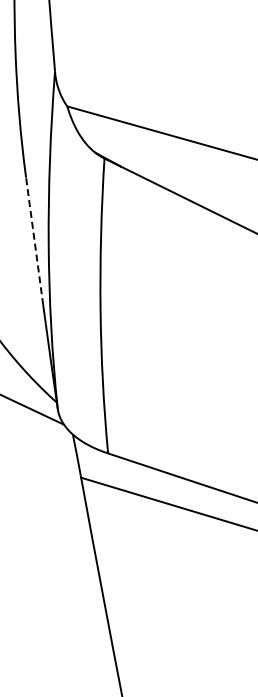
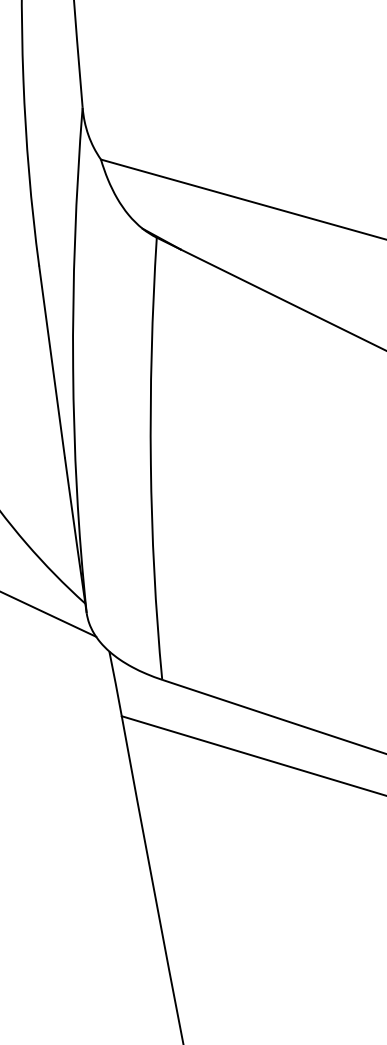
line: (34, 240) -> (51, 360), dashed -> solid

